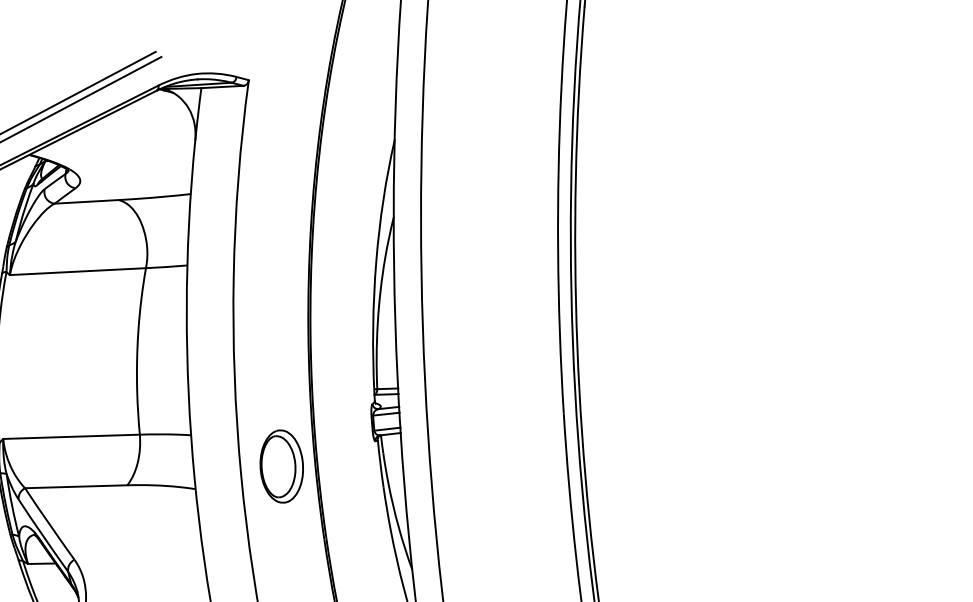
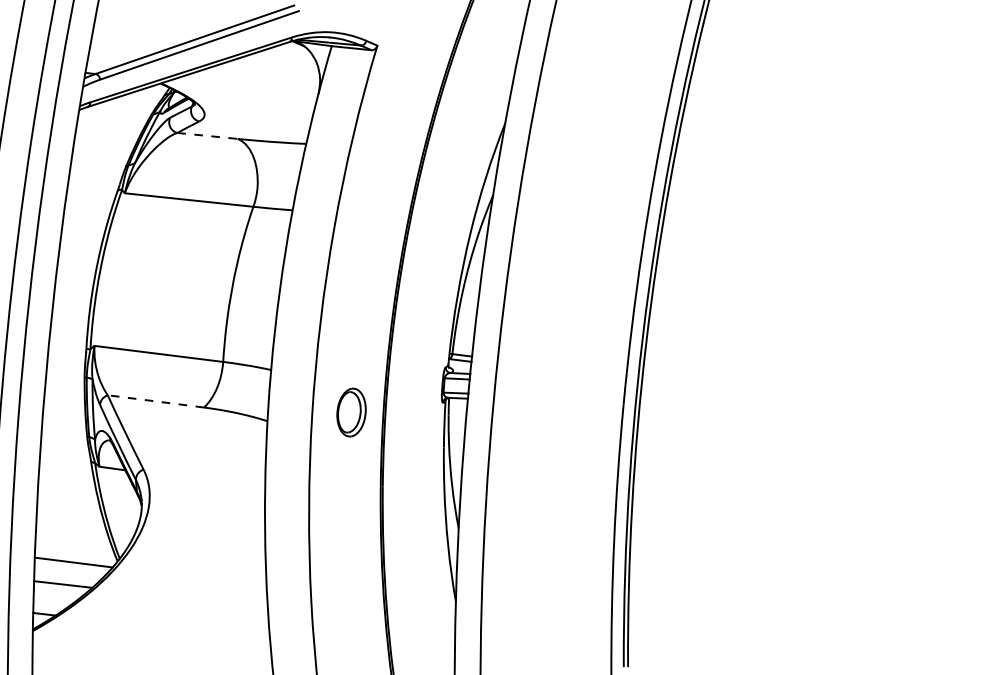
line: (87, 201) -> (208, 135), solid -> dashed
part: (281, 466) -> (351, 412), size x0.7
line: (75, 486) -> (155, 401), solid -> dashed

